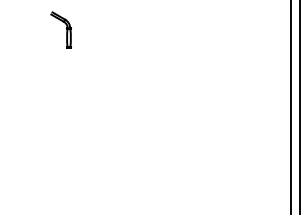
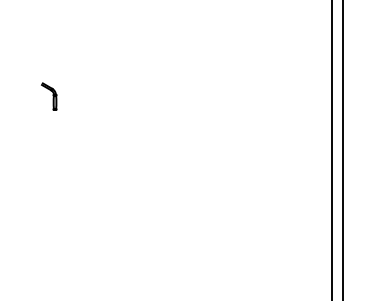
part: (61, 30) -> (49, 96), size x0.6

